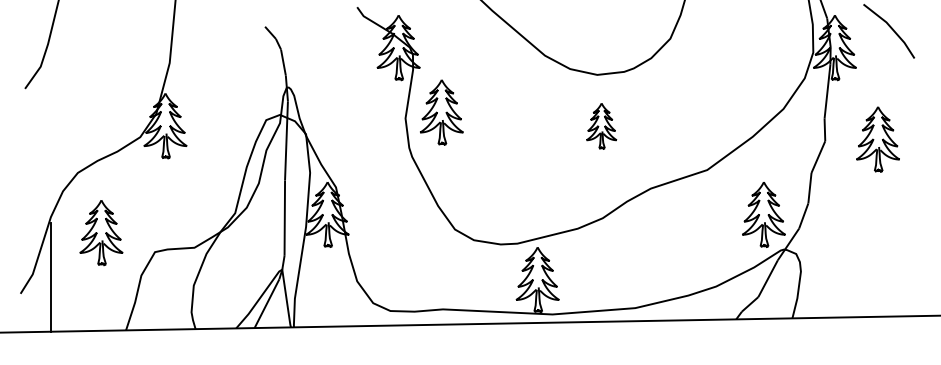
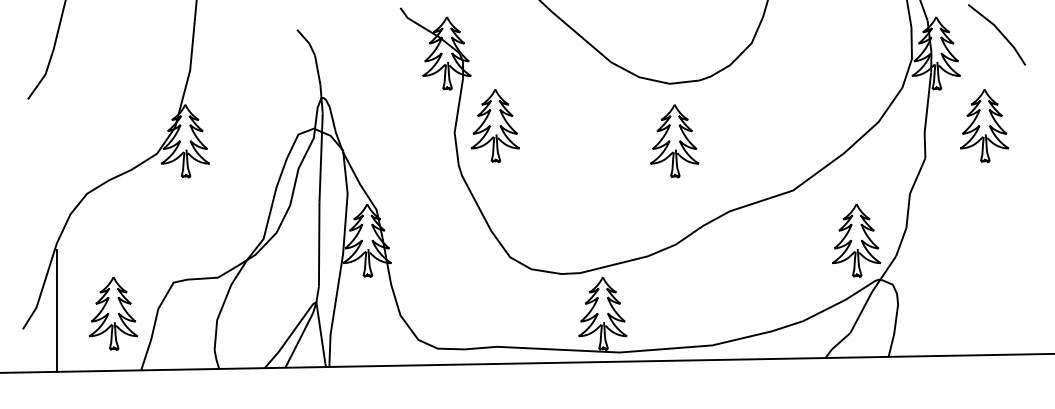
part: (601, 126) -> (674, 141), size x1.43
part: (877, 139) -> (983, 125), moved
part: (101, 233) -> (113, 314), moved

